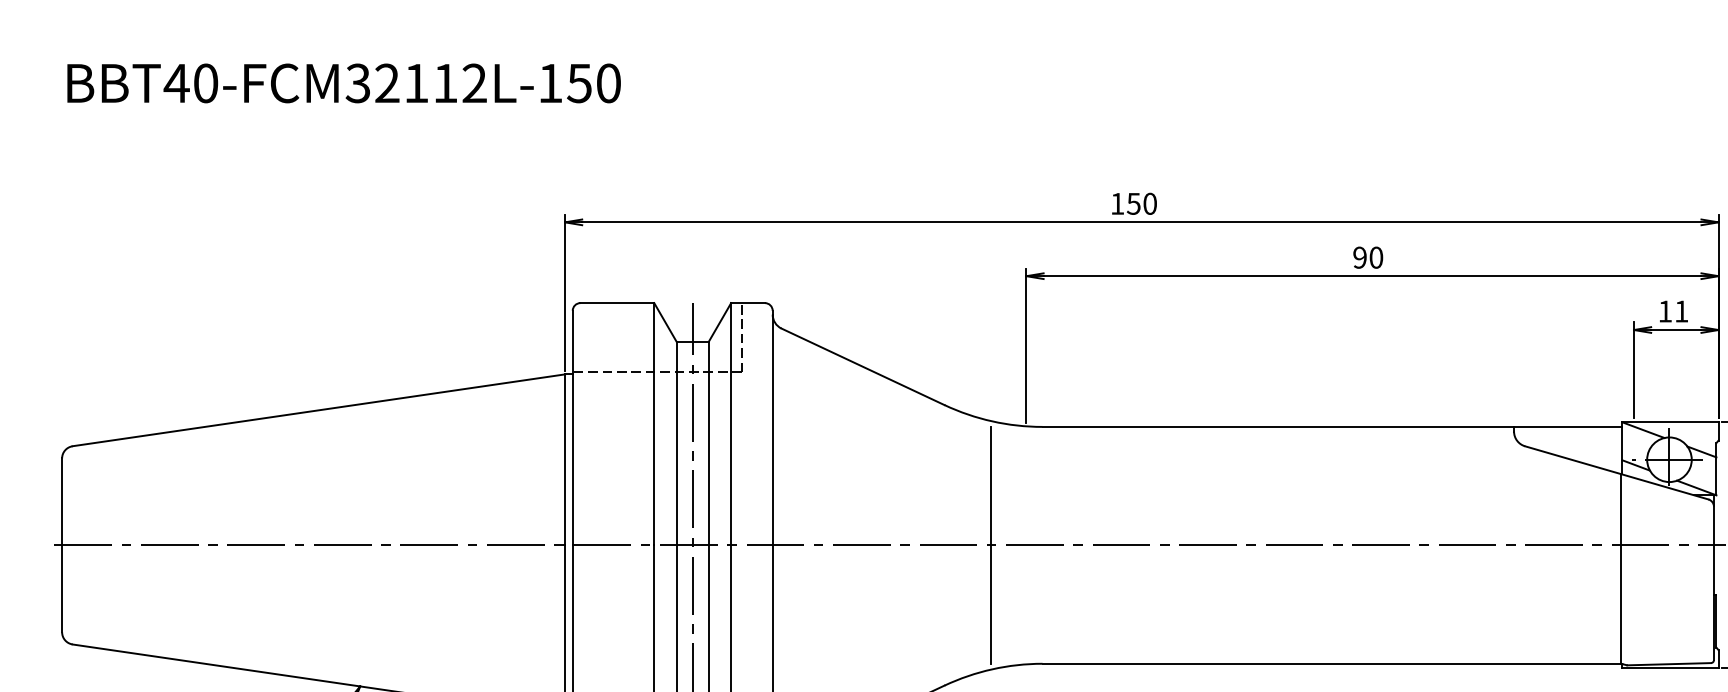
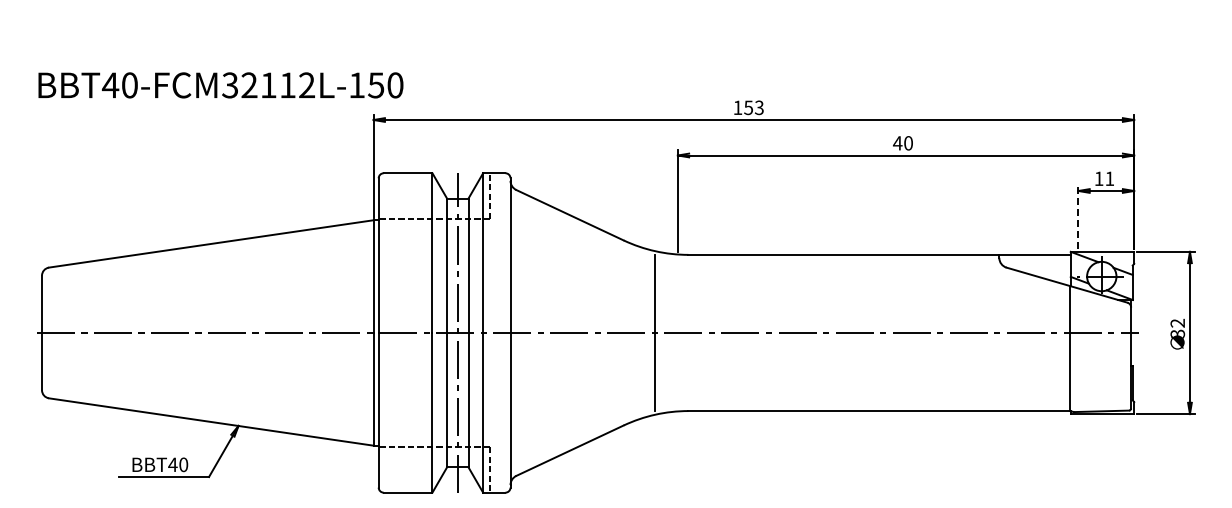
text: (343, 83) -> (220, 85), moved
text: (1148, 203) -> (758, 107), 150 -> 153
text: (1359, 257) -> (897, 143), 90 -> 40
line: (1634, 370) -> (1078, 217), solid -> dashed

